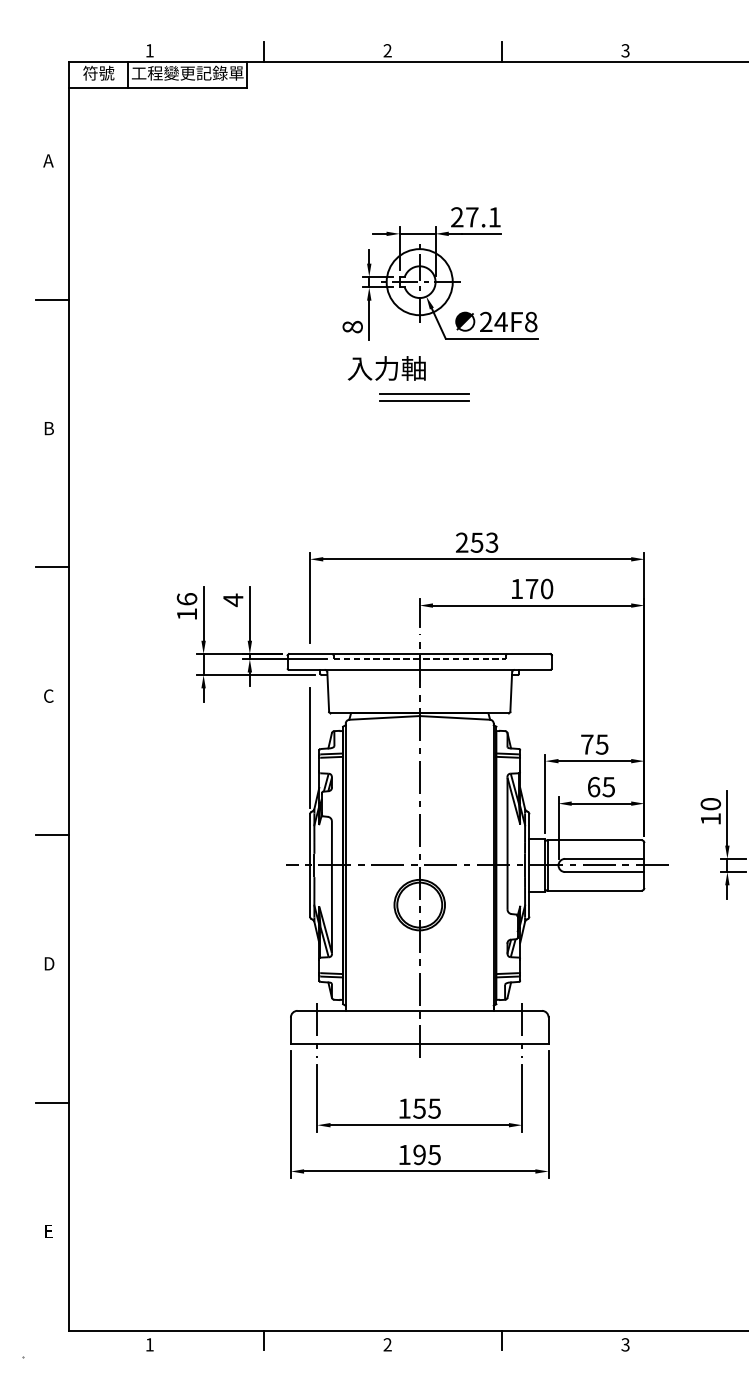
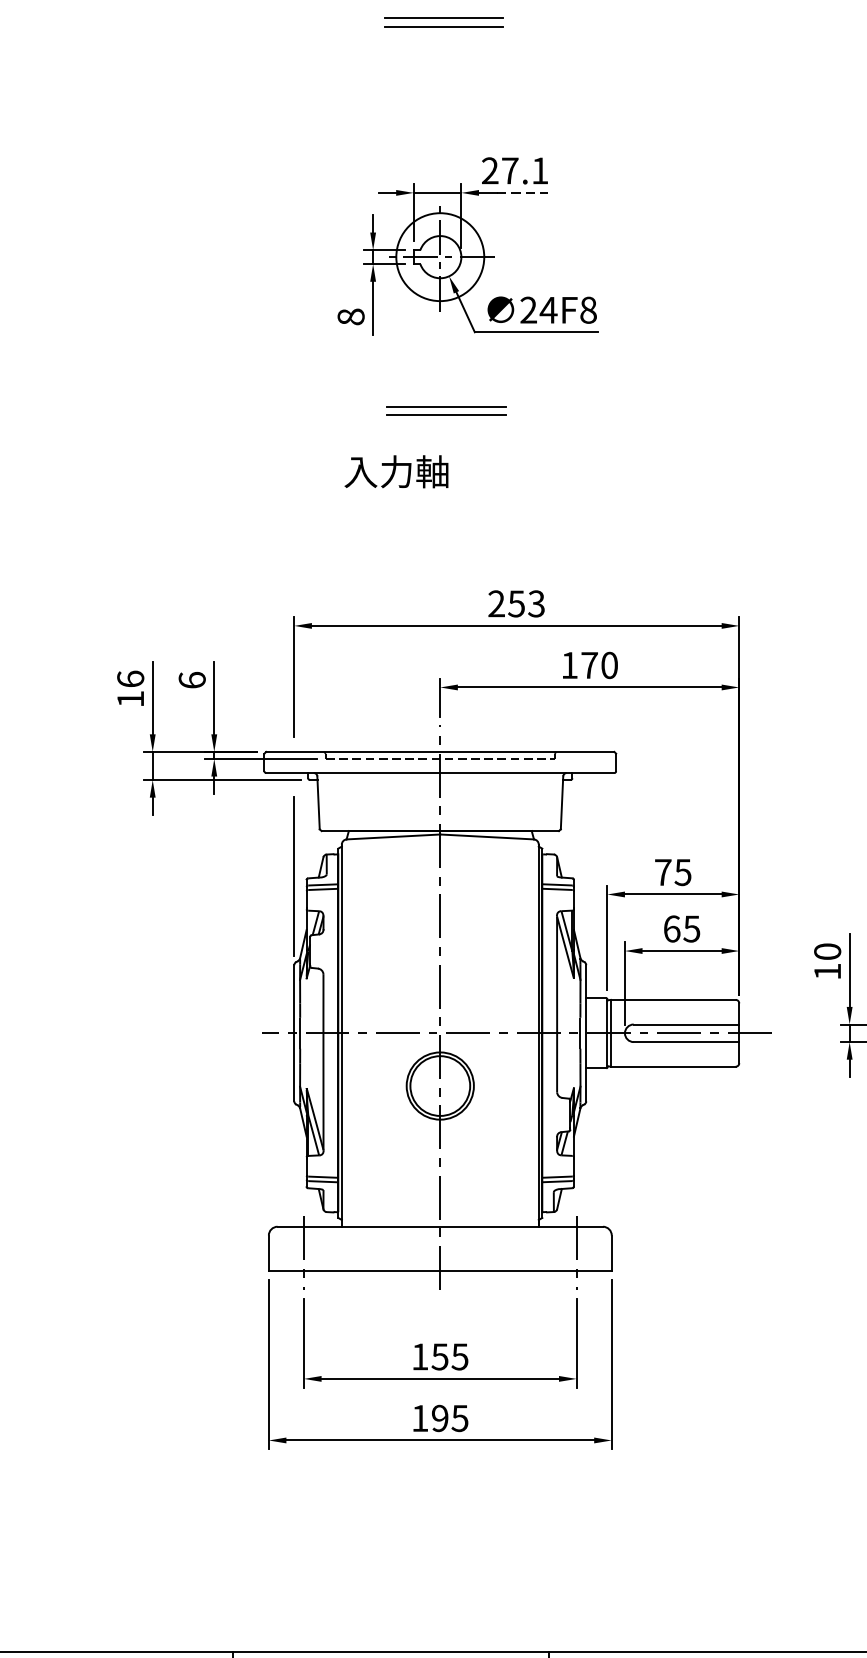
part: (422, 105) -> (443, 22), added
line: (481, 233) -> (522, 192), solid -> dashed
text: (386, 368) -> (396, 471), moved
text: (233, 600) -> (192, 680), 4 -> 6

